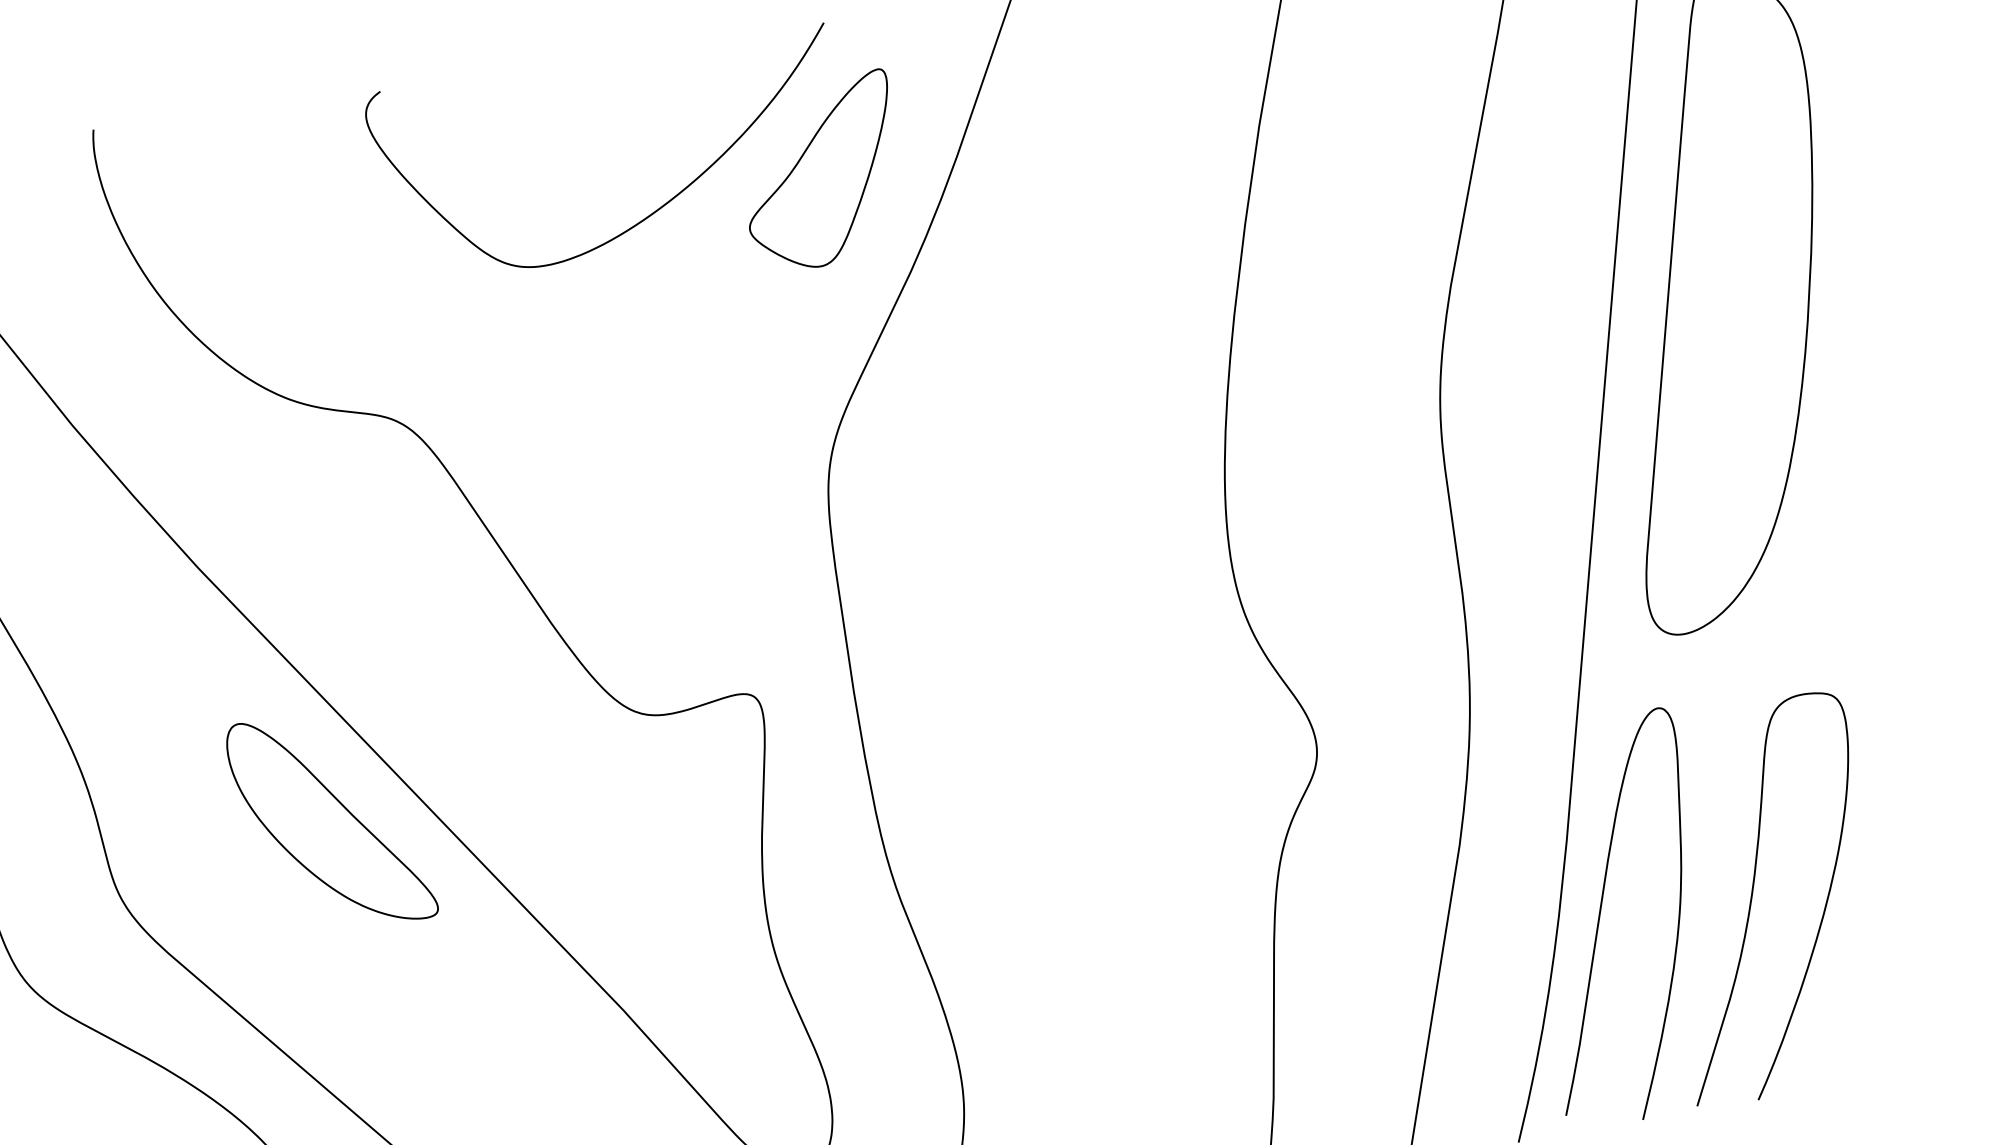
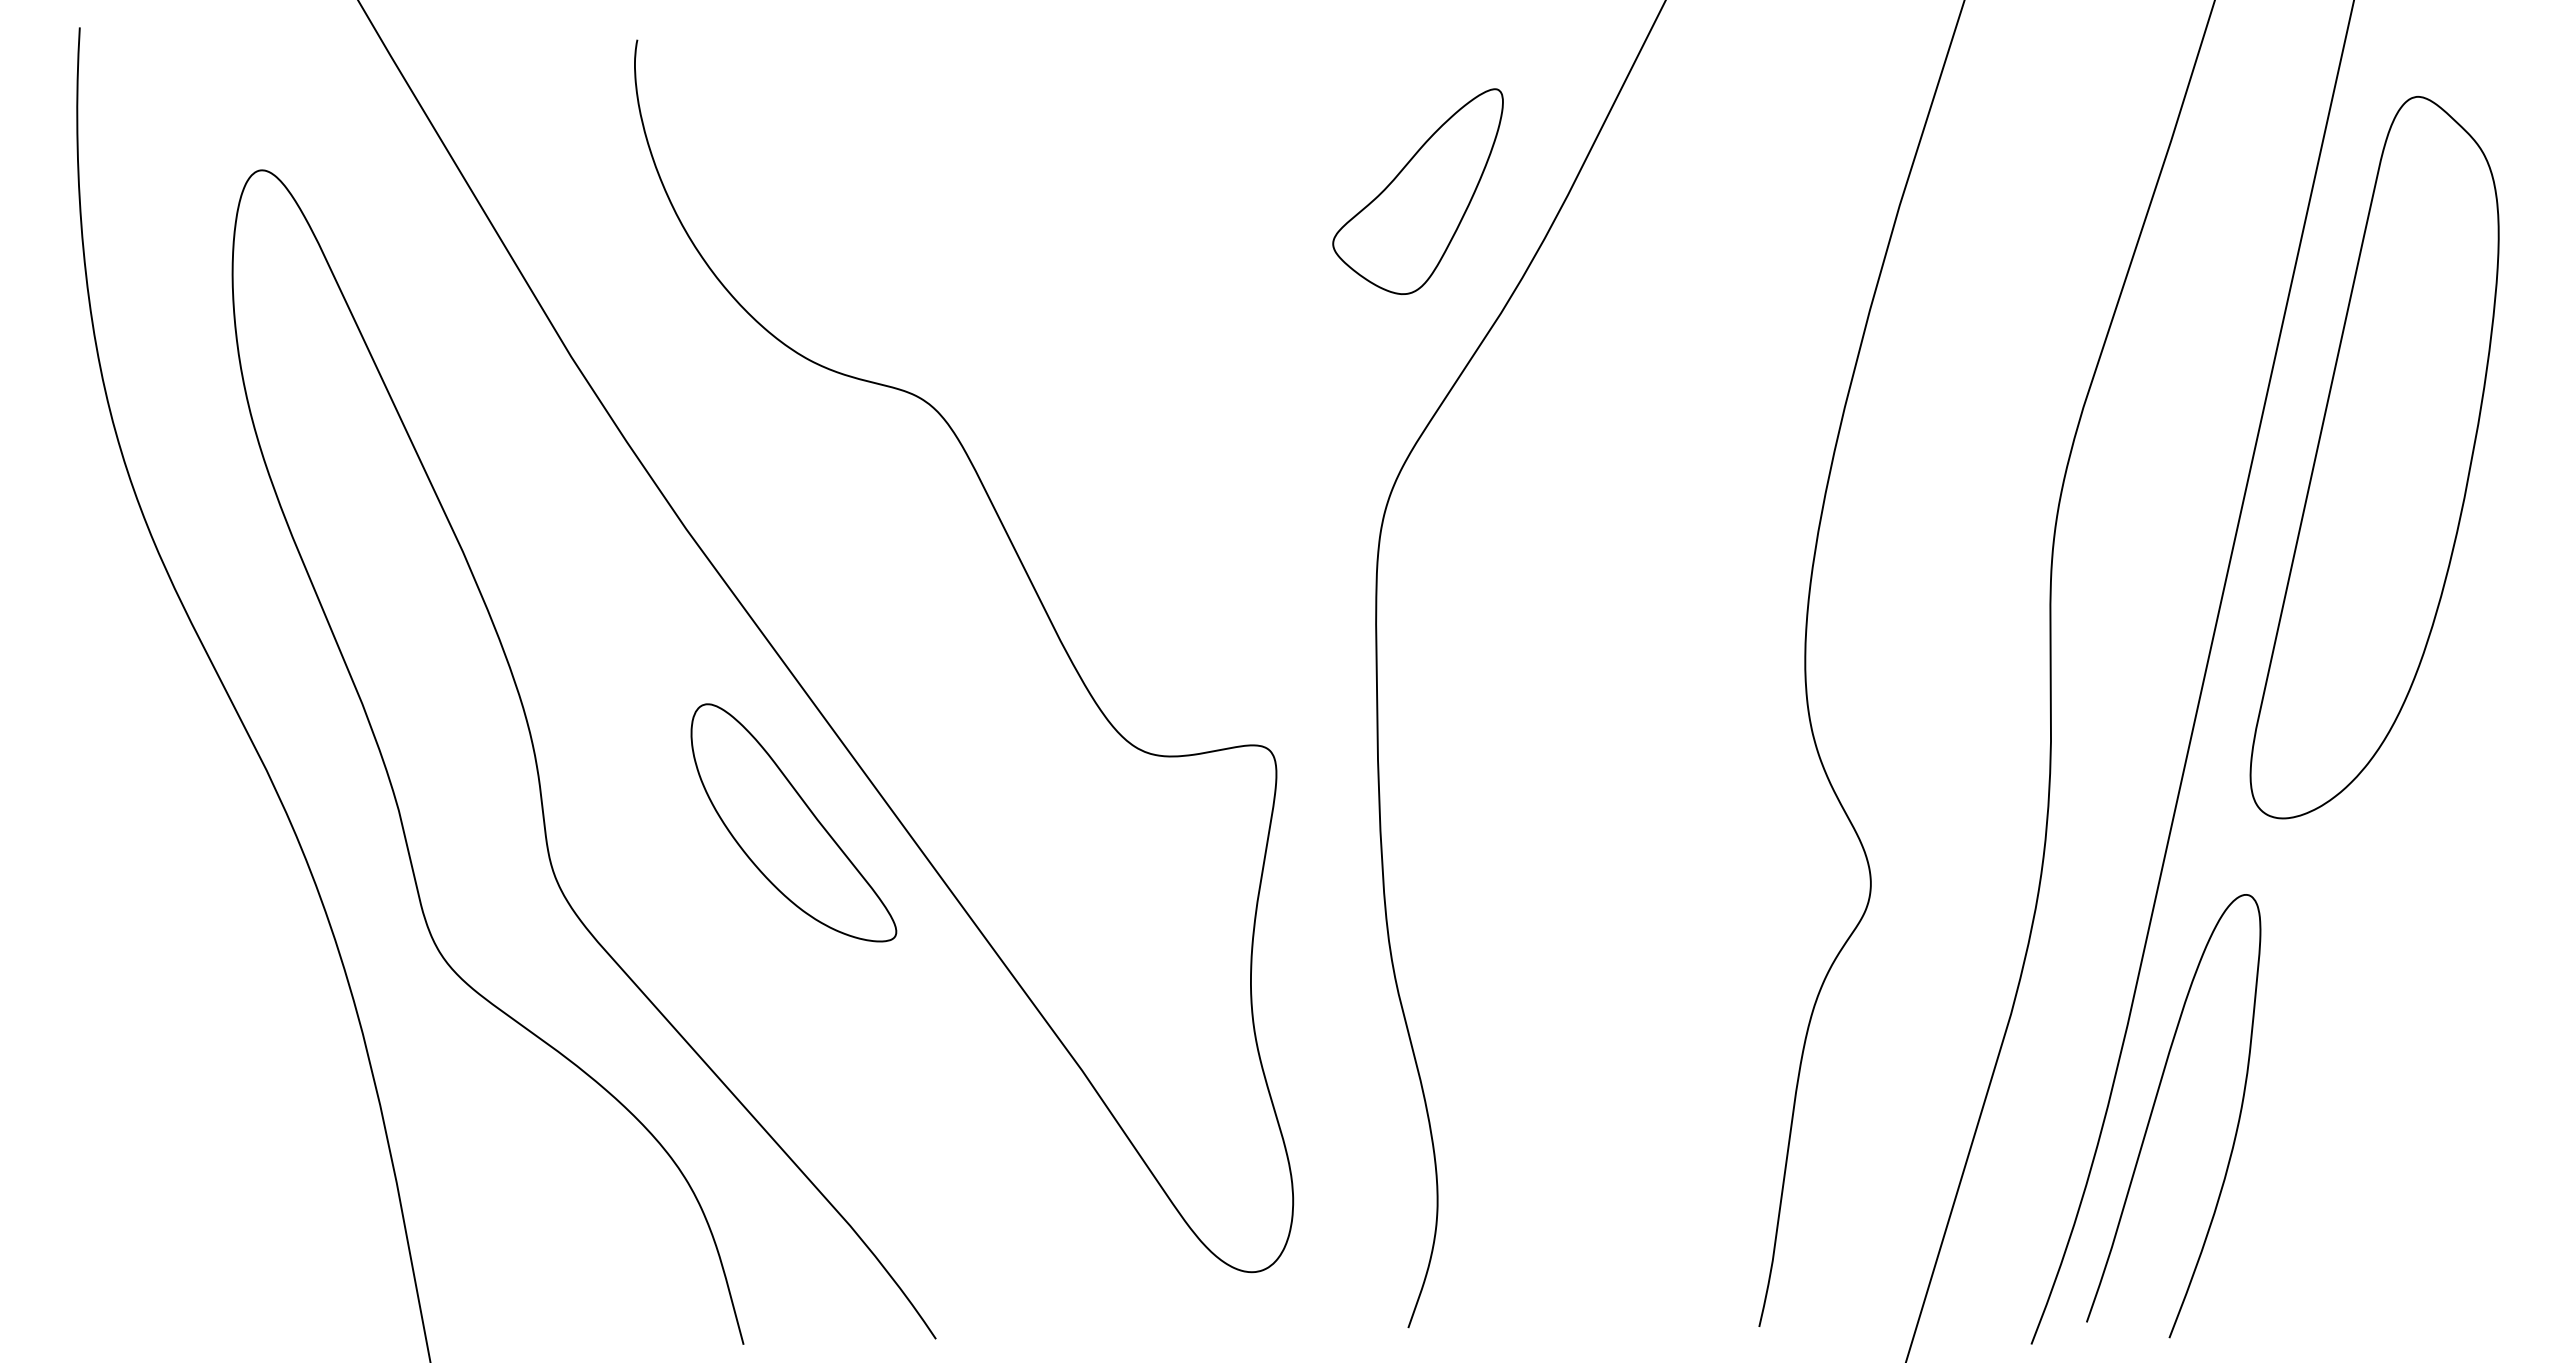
curve: (651, 212) -> (1229, 211), removed
curve: (1753, 894) -> (2321, 1110), removed

